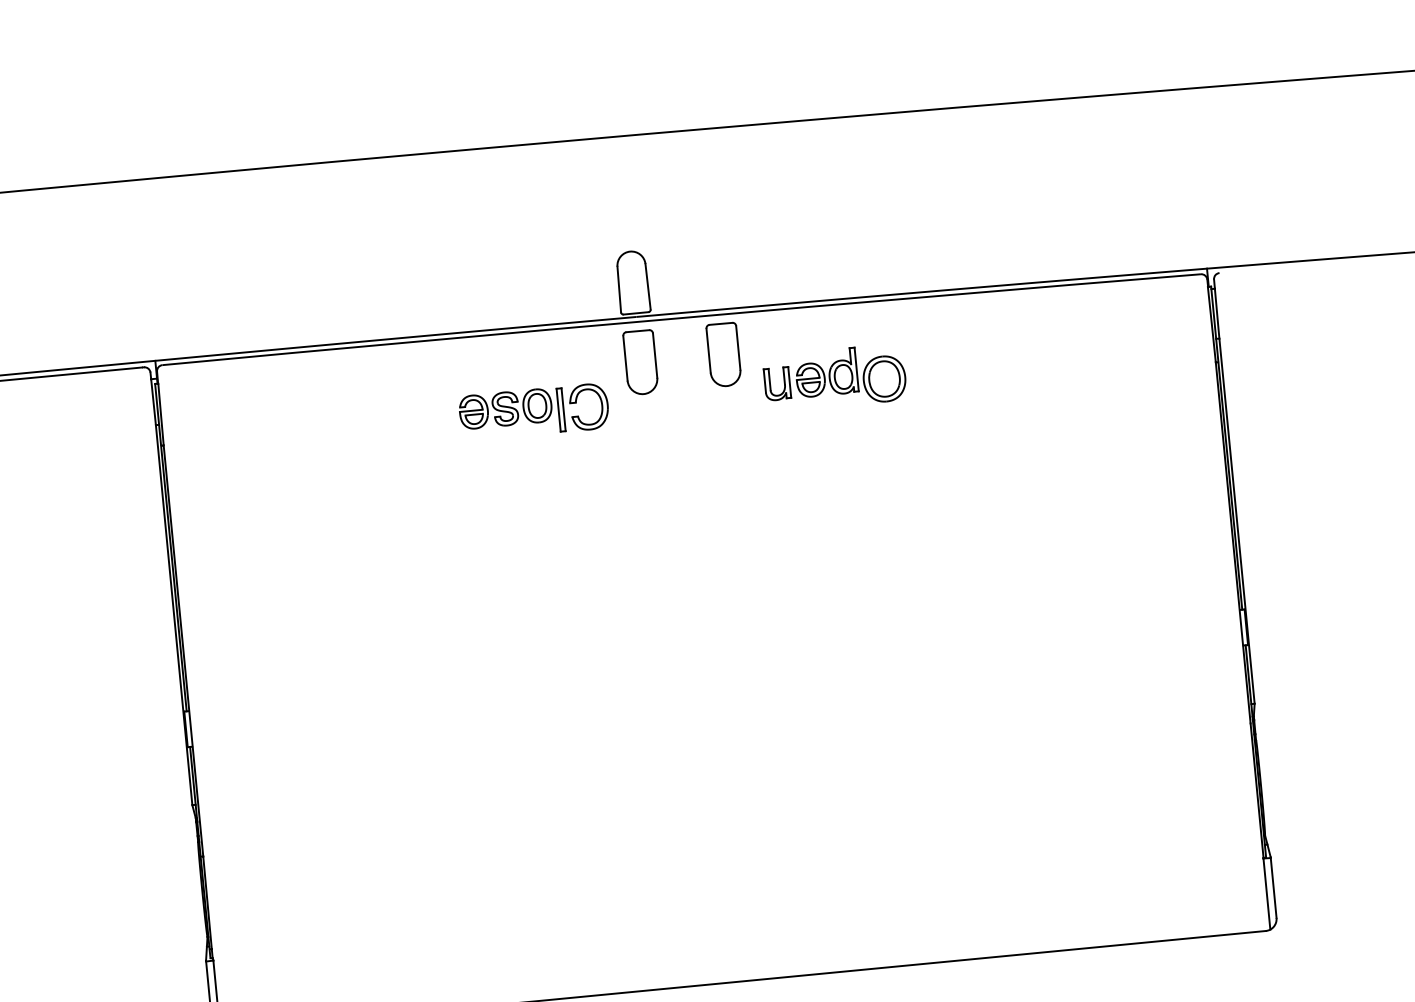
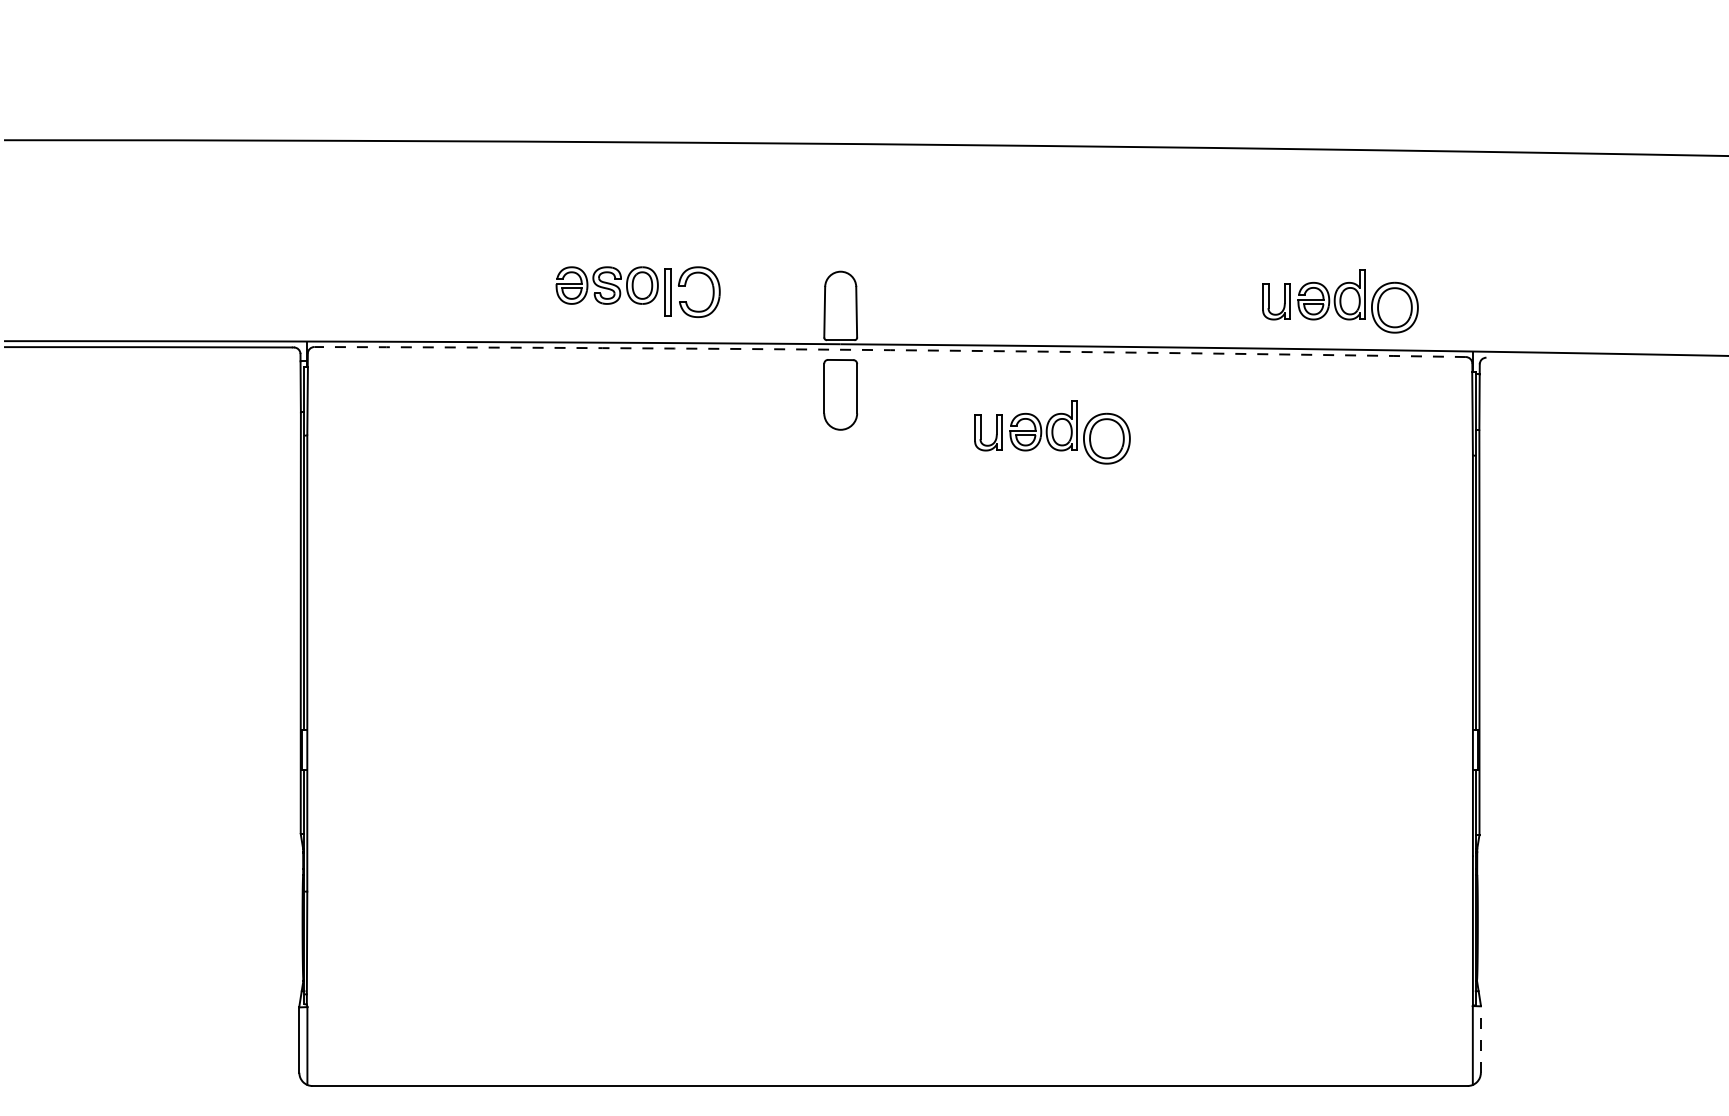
part: (1083, 235) -> (1340, 301), added
arc: (681, 318) -> (890, 350), solid -> dashed
part: (723, 354) -> (932, 394), removed
part: (533, 411) -> (637, 291), moved
line: (1273, 887) -> (1480, 1039), solid -> dashed

